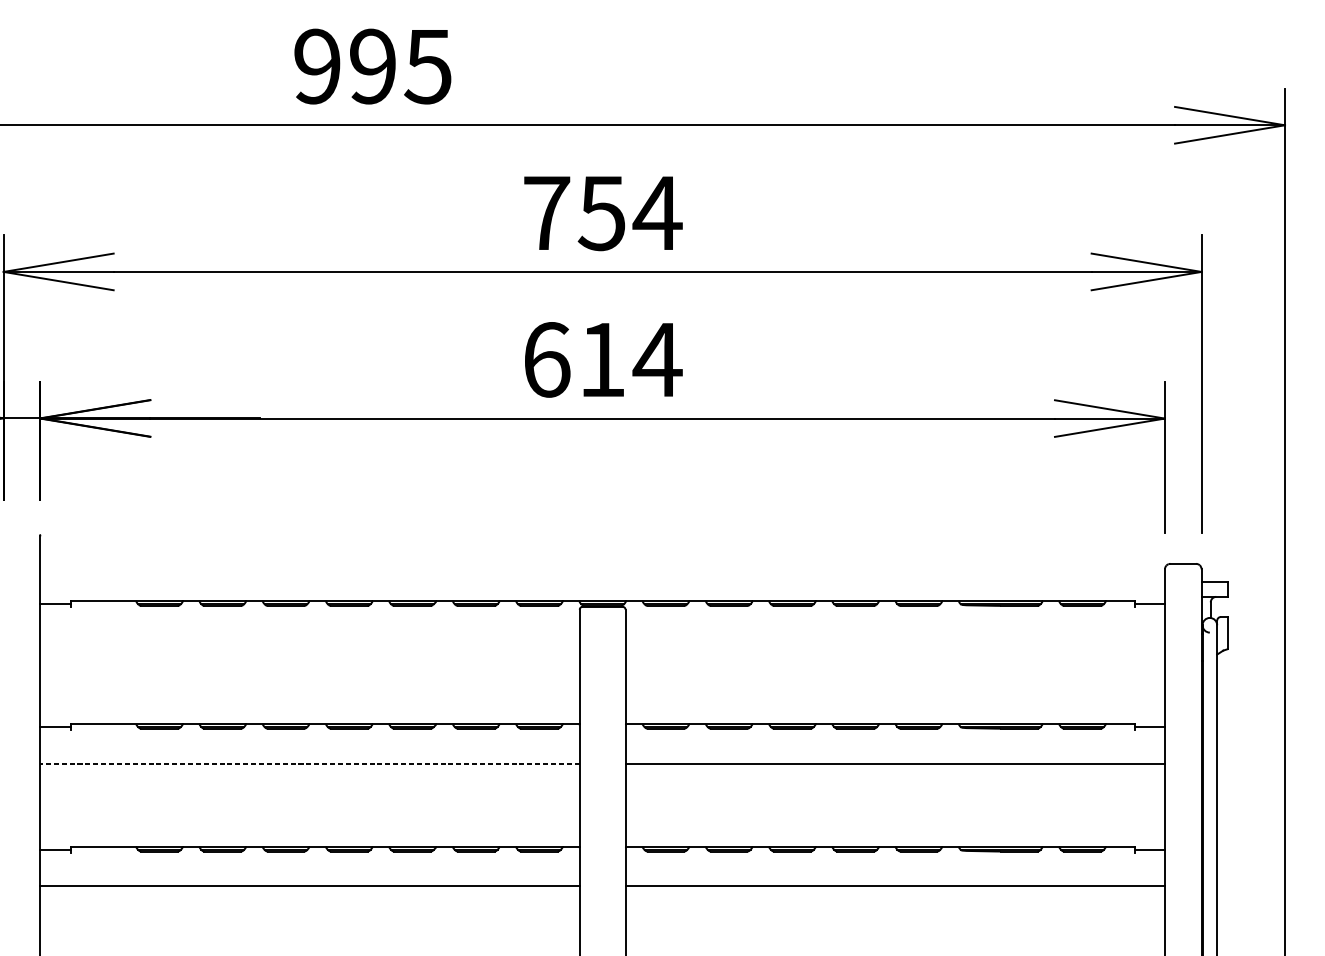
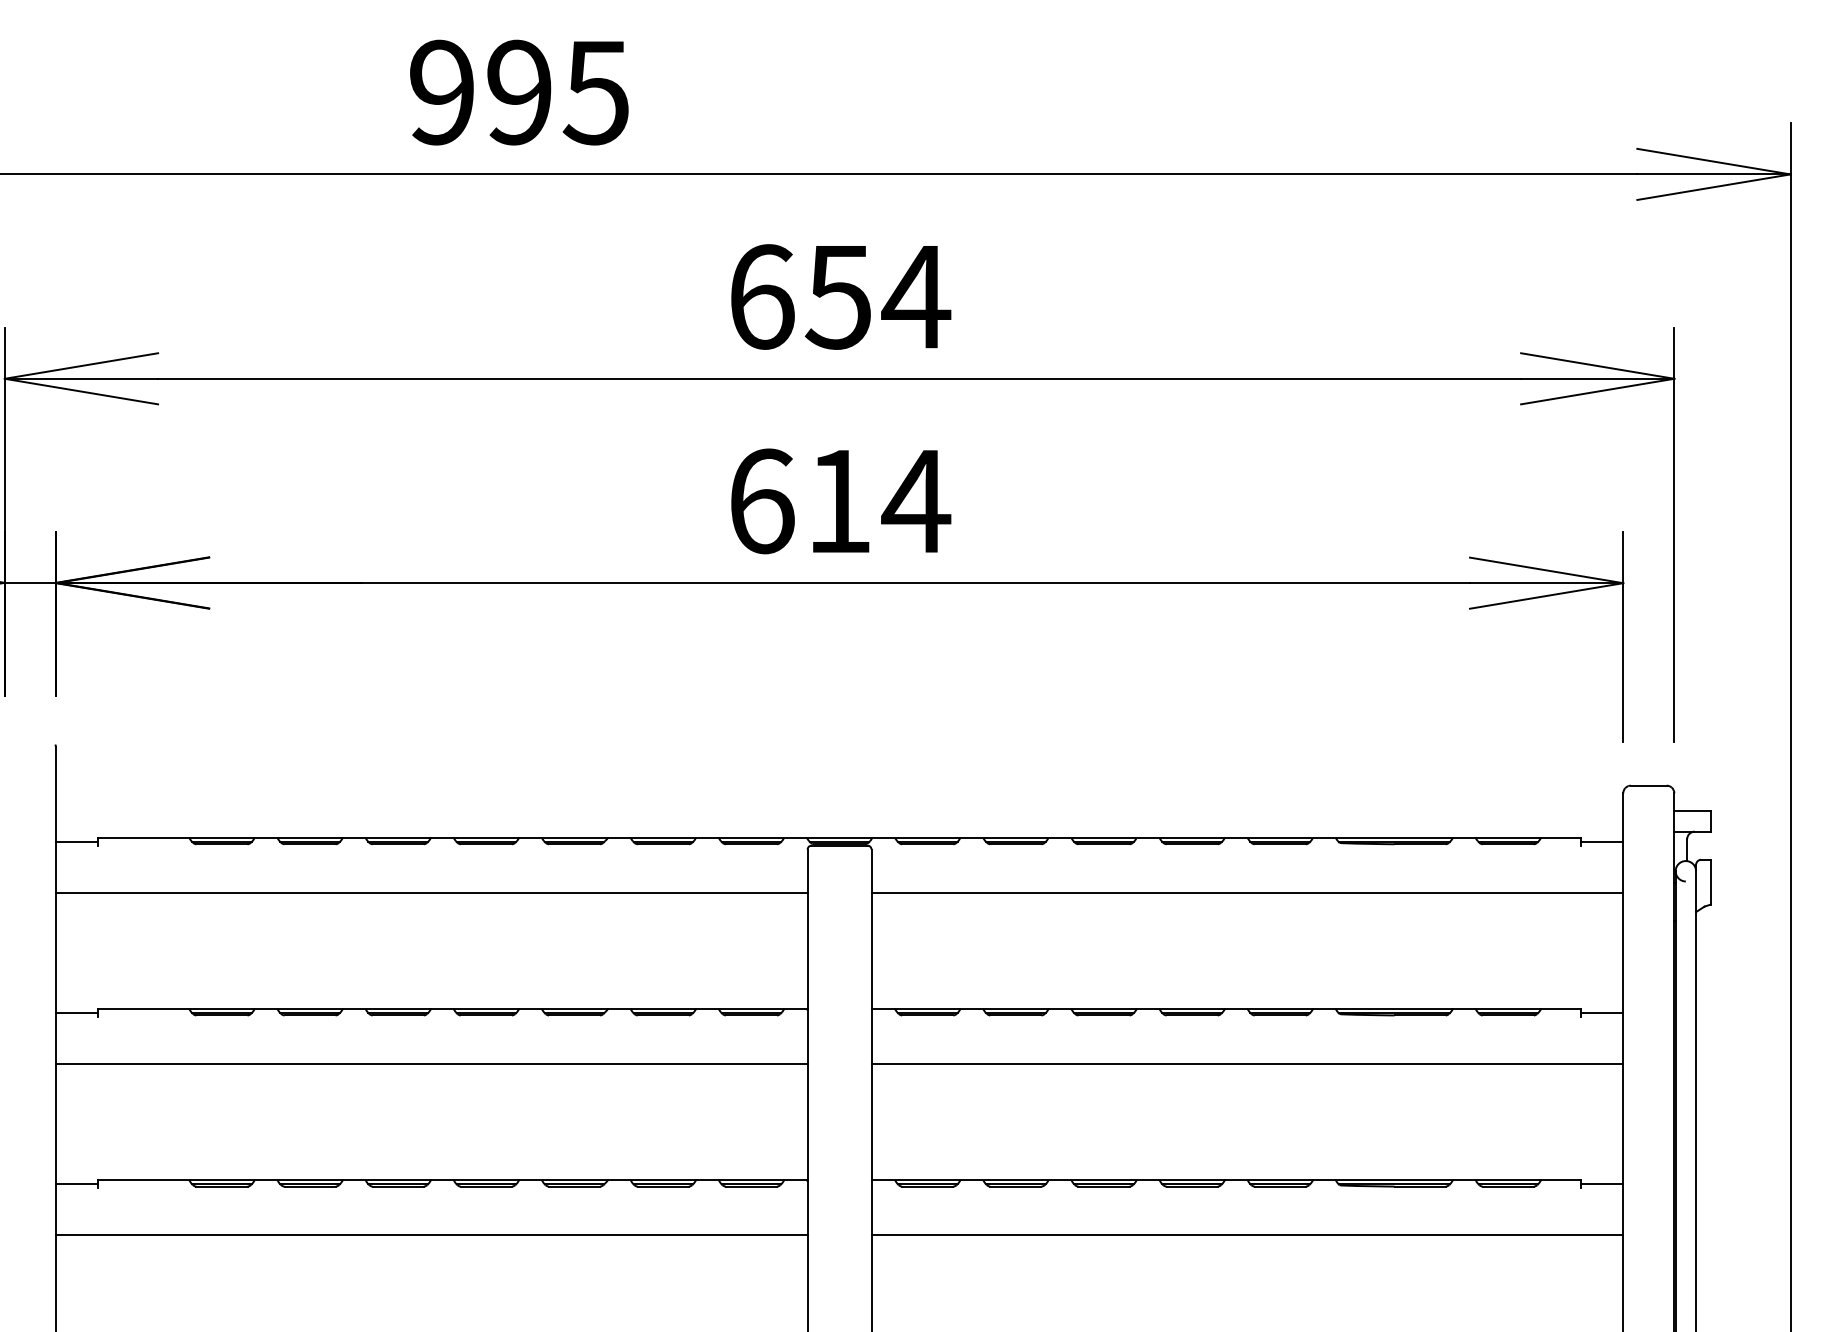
text: (547, 212) -> (762, 296), 754 -> 654
line: (309, 640) -> (431, 892), added
line: (895, 640) -> (1247, 892), added
line: (309, 763) -> (431, 1064), dashed -> solid

